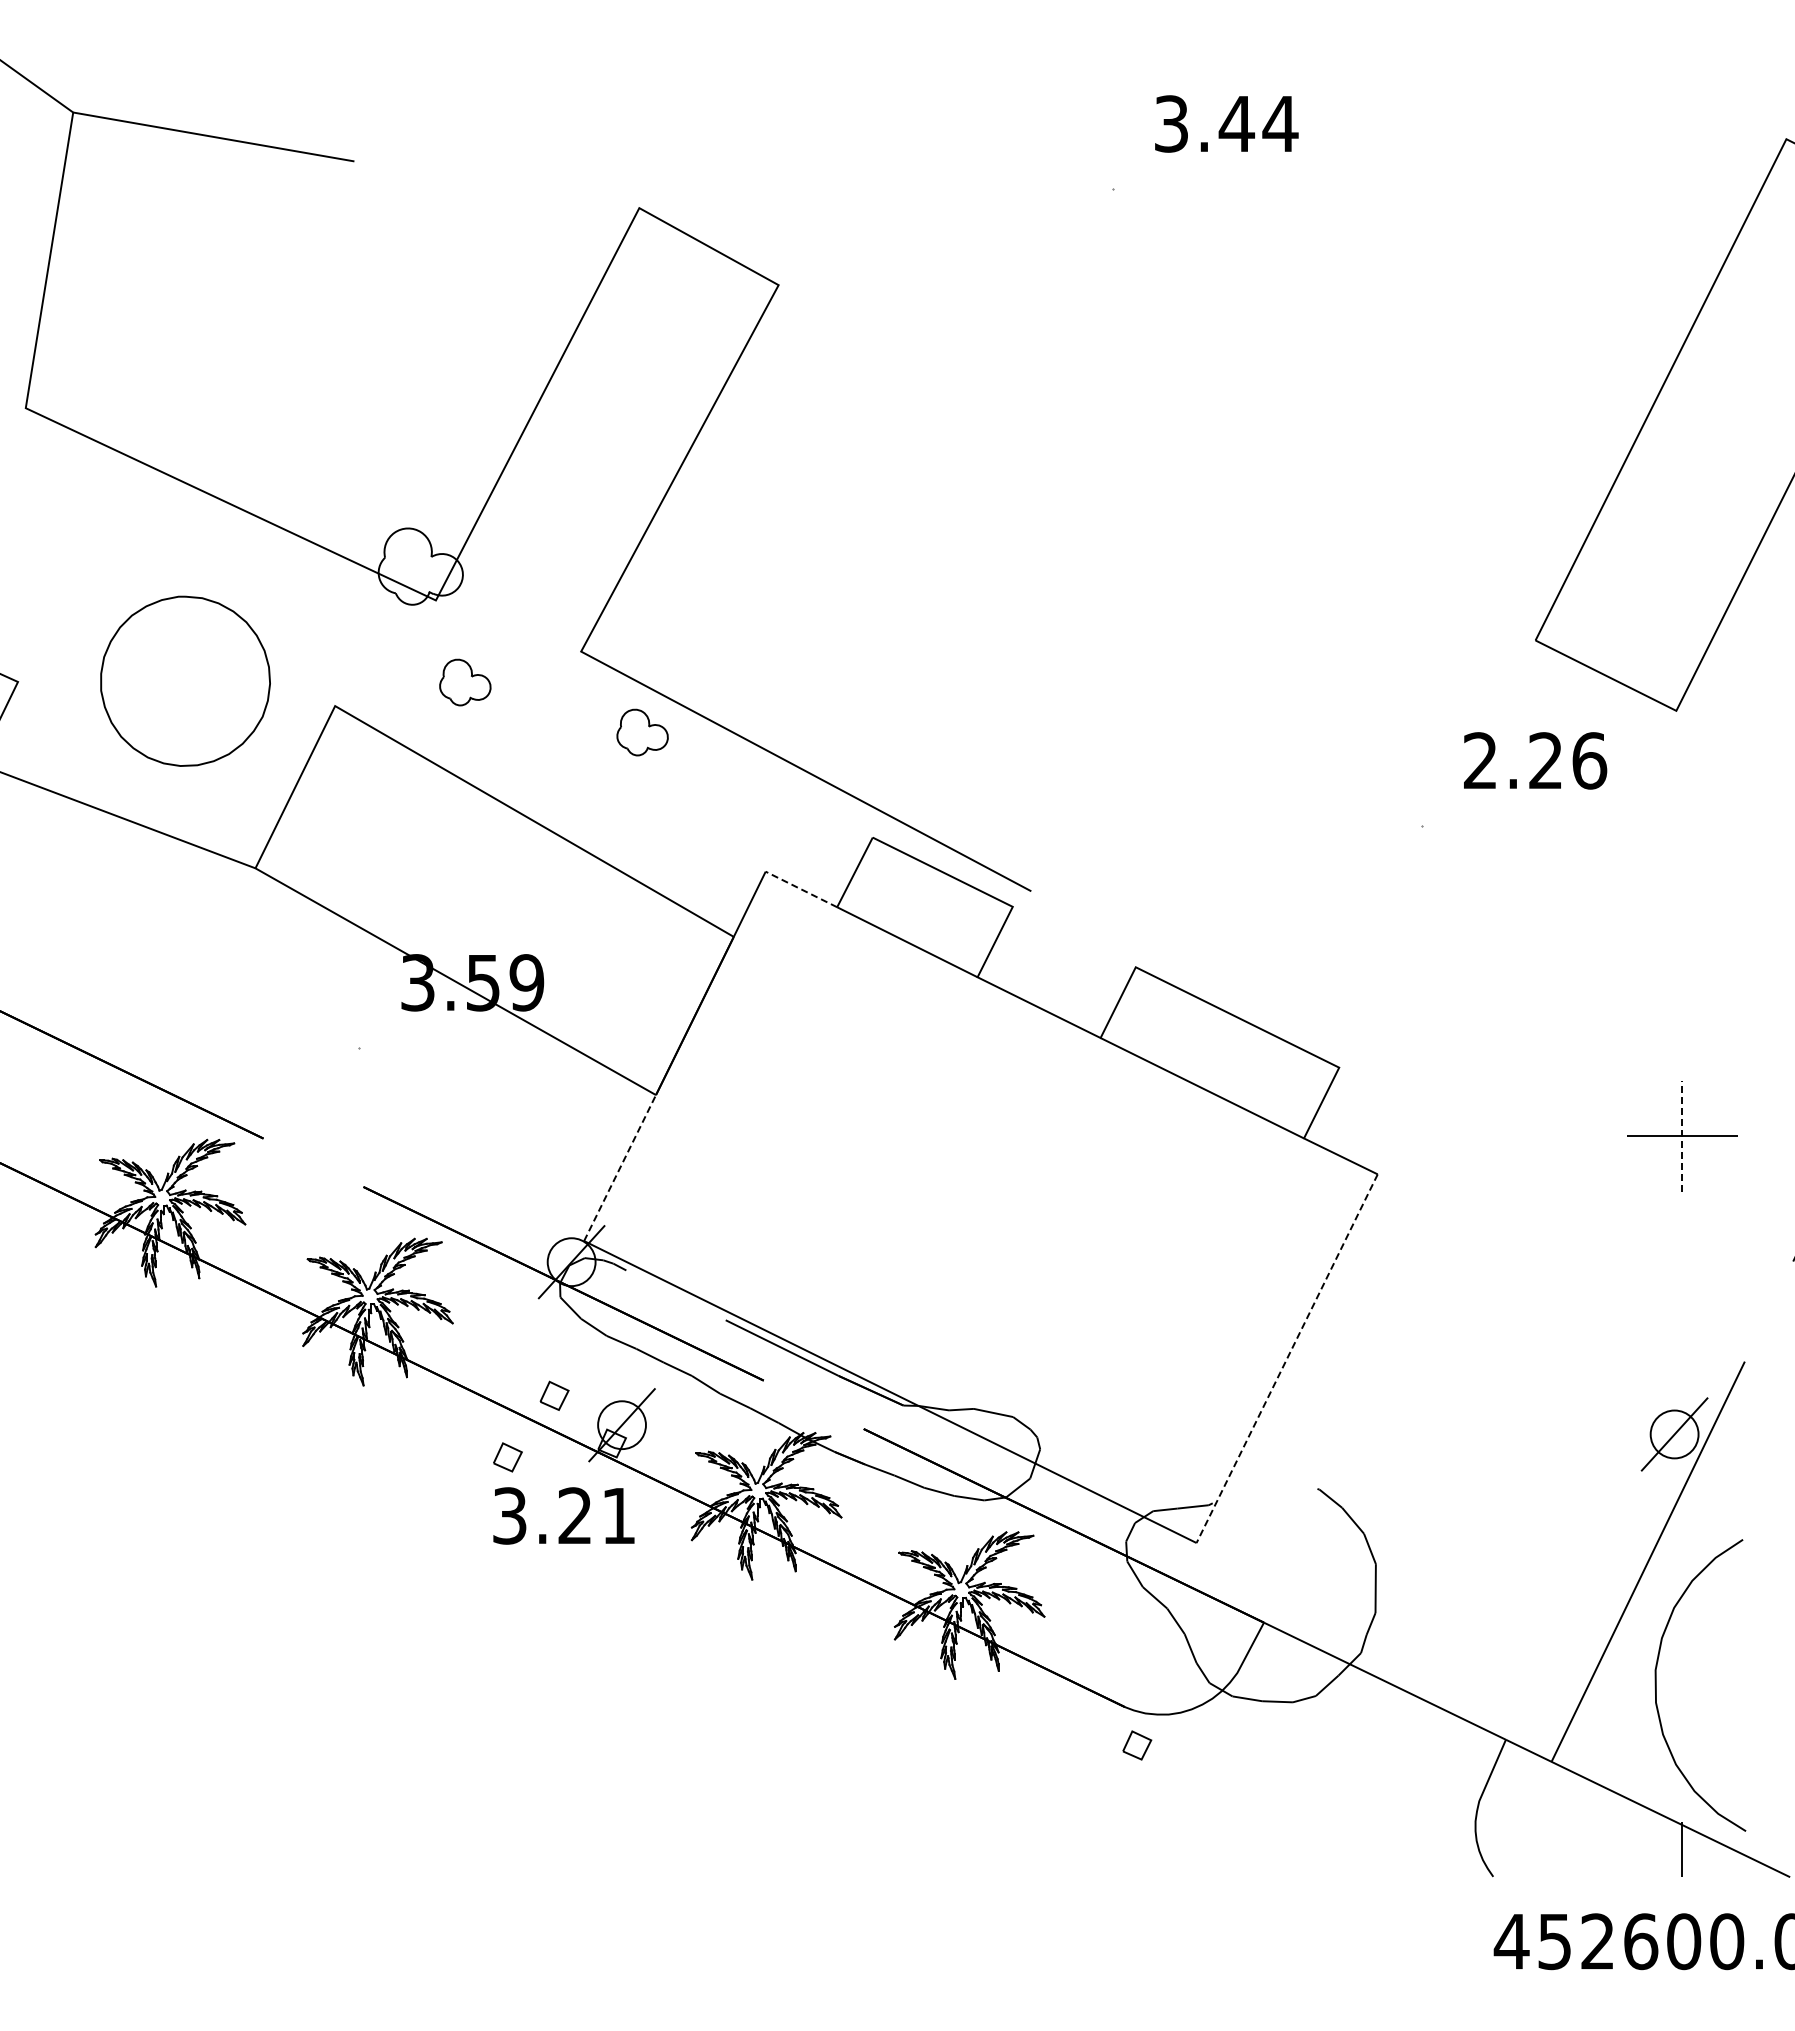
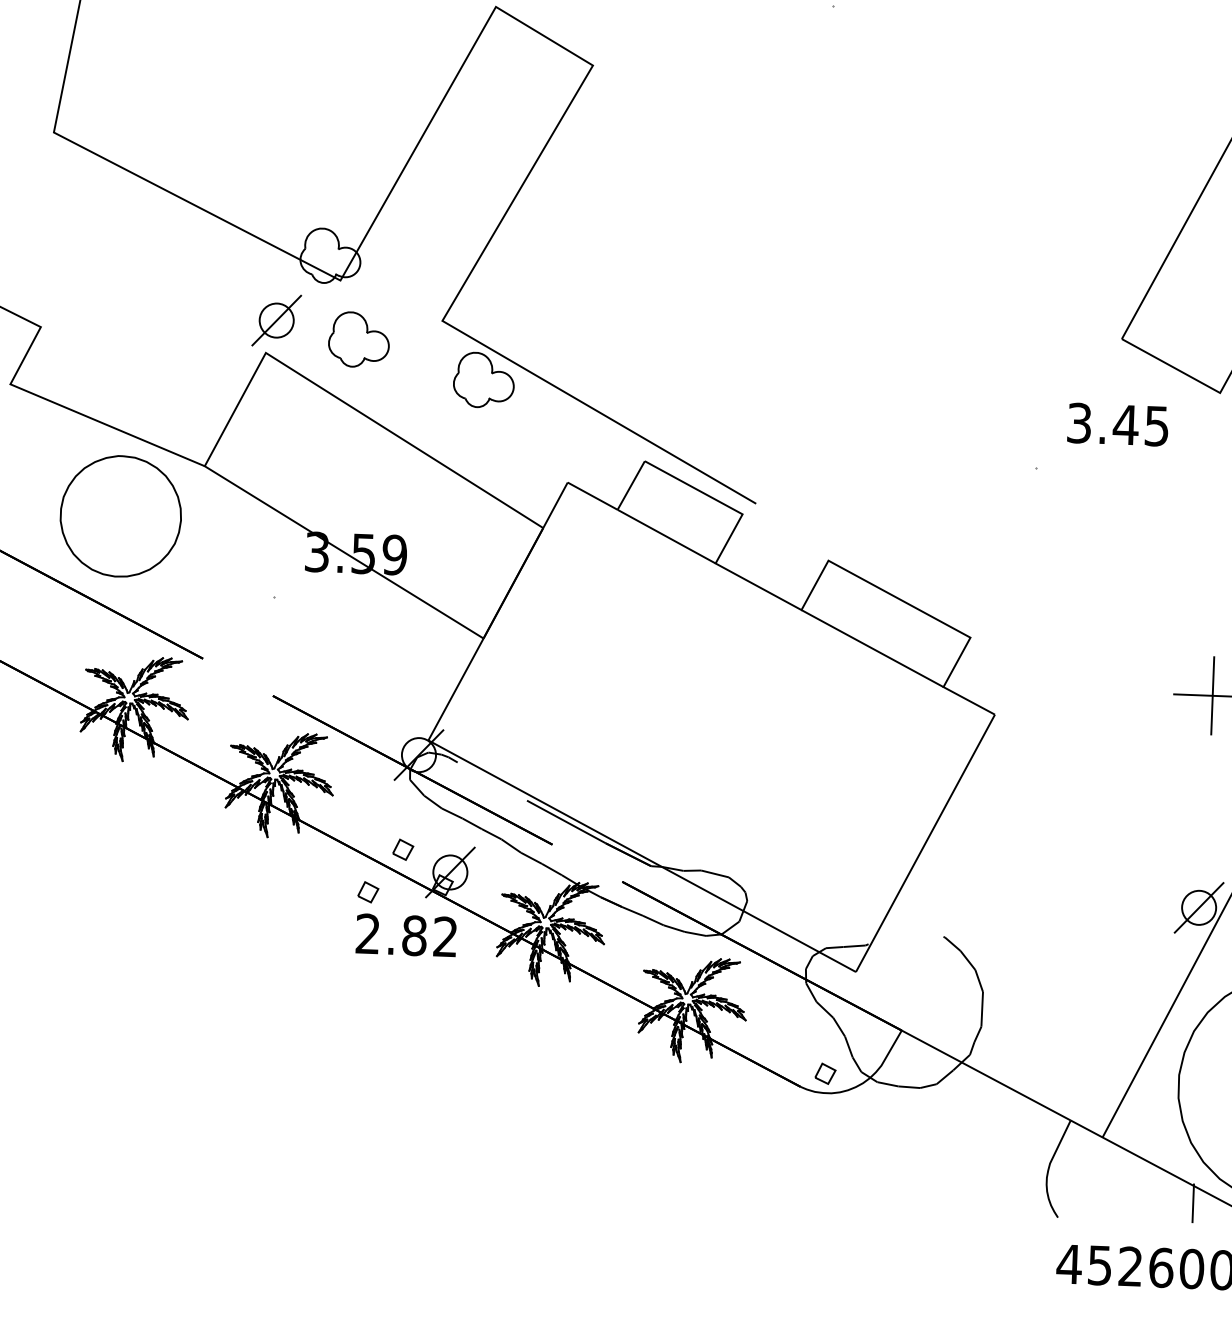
part: (348, 660) -> (276, 320), added
part: (185, 680) -> (120, 515), moved
part: (465, 682) -> (359, 339), size x1.67
part: (642, 732) -> (483, 380), size x1.67
text: (1535, 760) -> (1118, 424), 2.26 -> 3.45
line: (801, 889) -> (592, 496), dashed -> solid
line: (1682, 1136) -> (1212, 696), dashed -> solid
line: (620, 1167) -> (456, 689), dashed -> solid
line: (1286, 1359) -> (924, 843), dashed -> solid
text: (563, 1515) -> (406, 935), 3.21 -> 2.82
part: (1137, 1745) -> (825, 1073), moved

